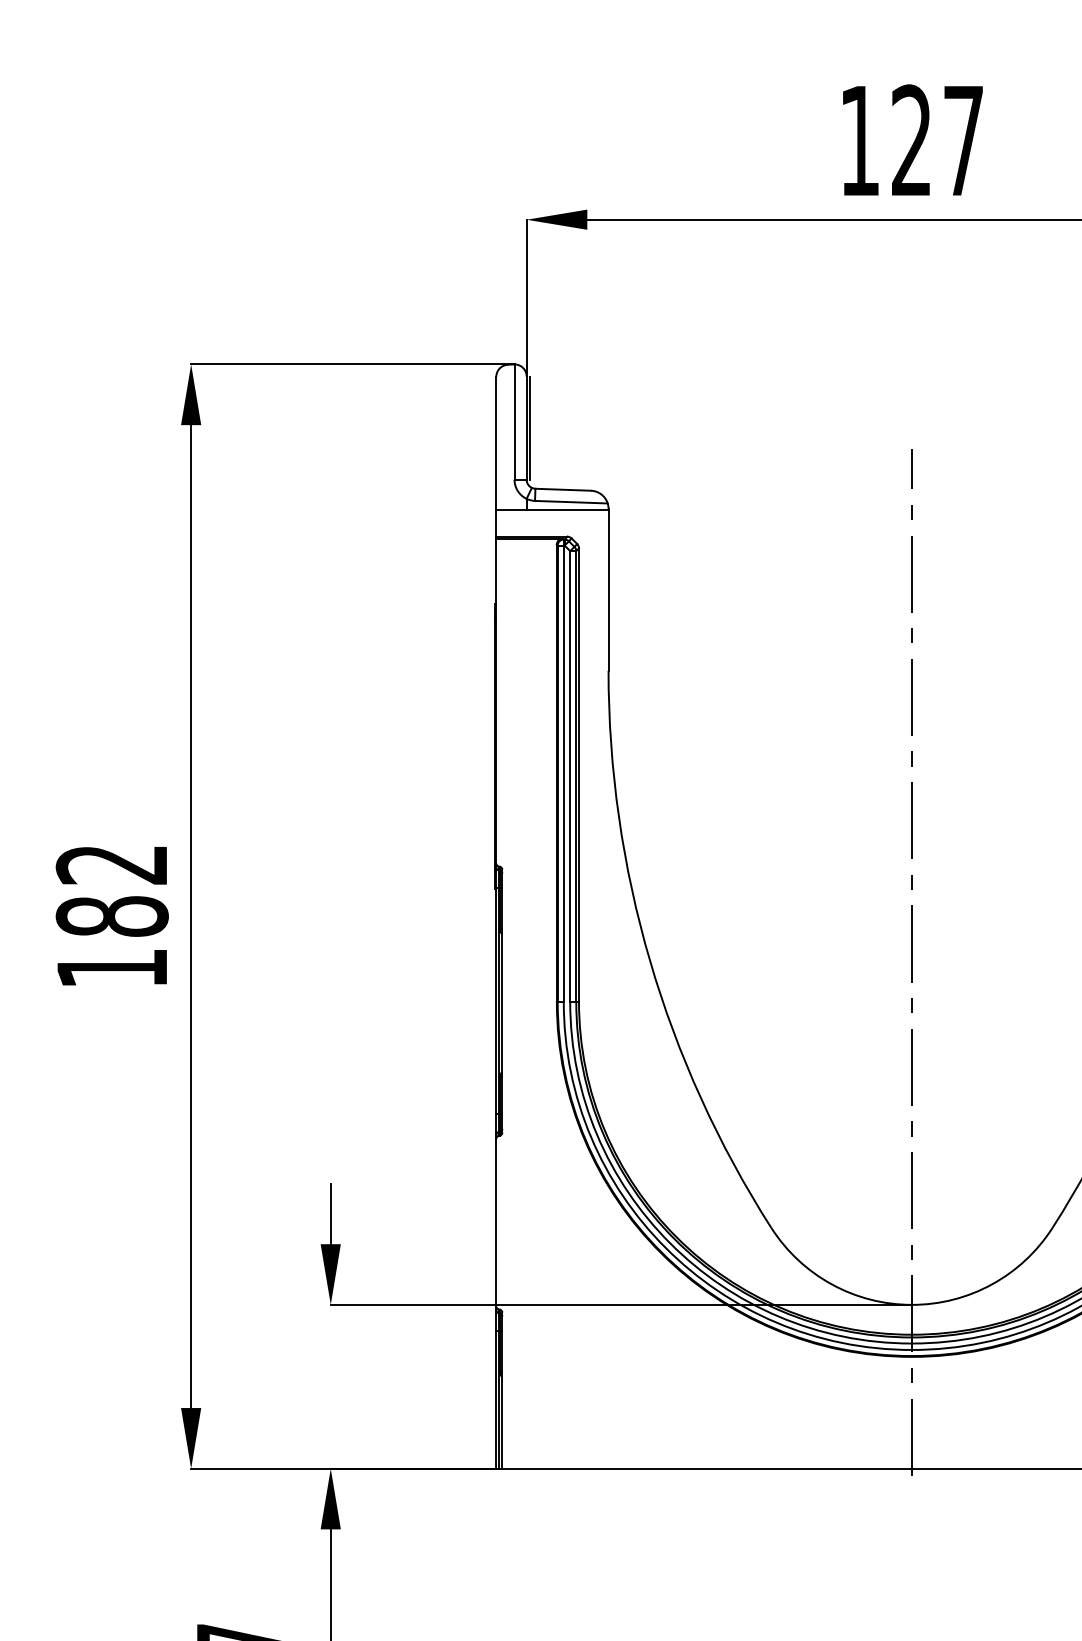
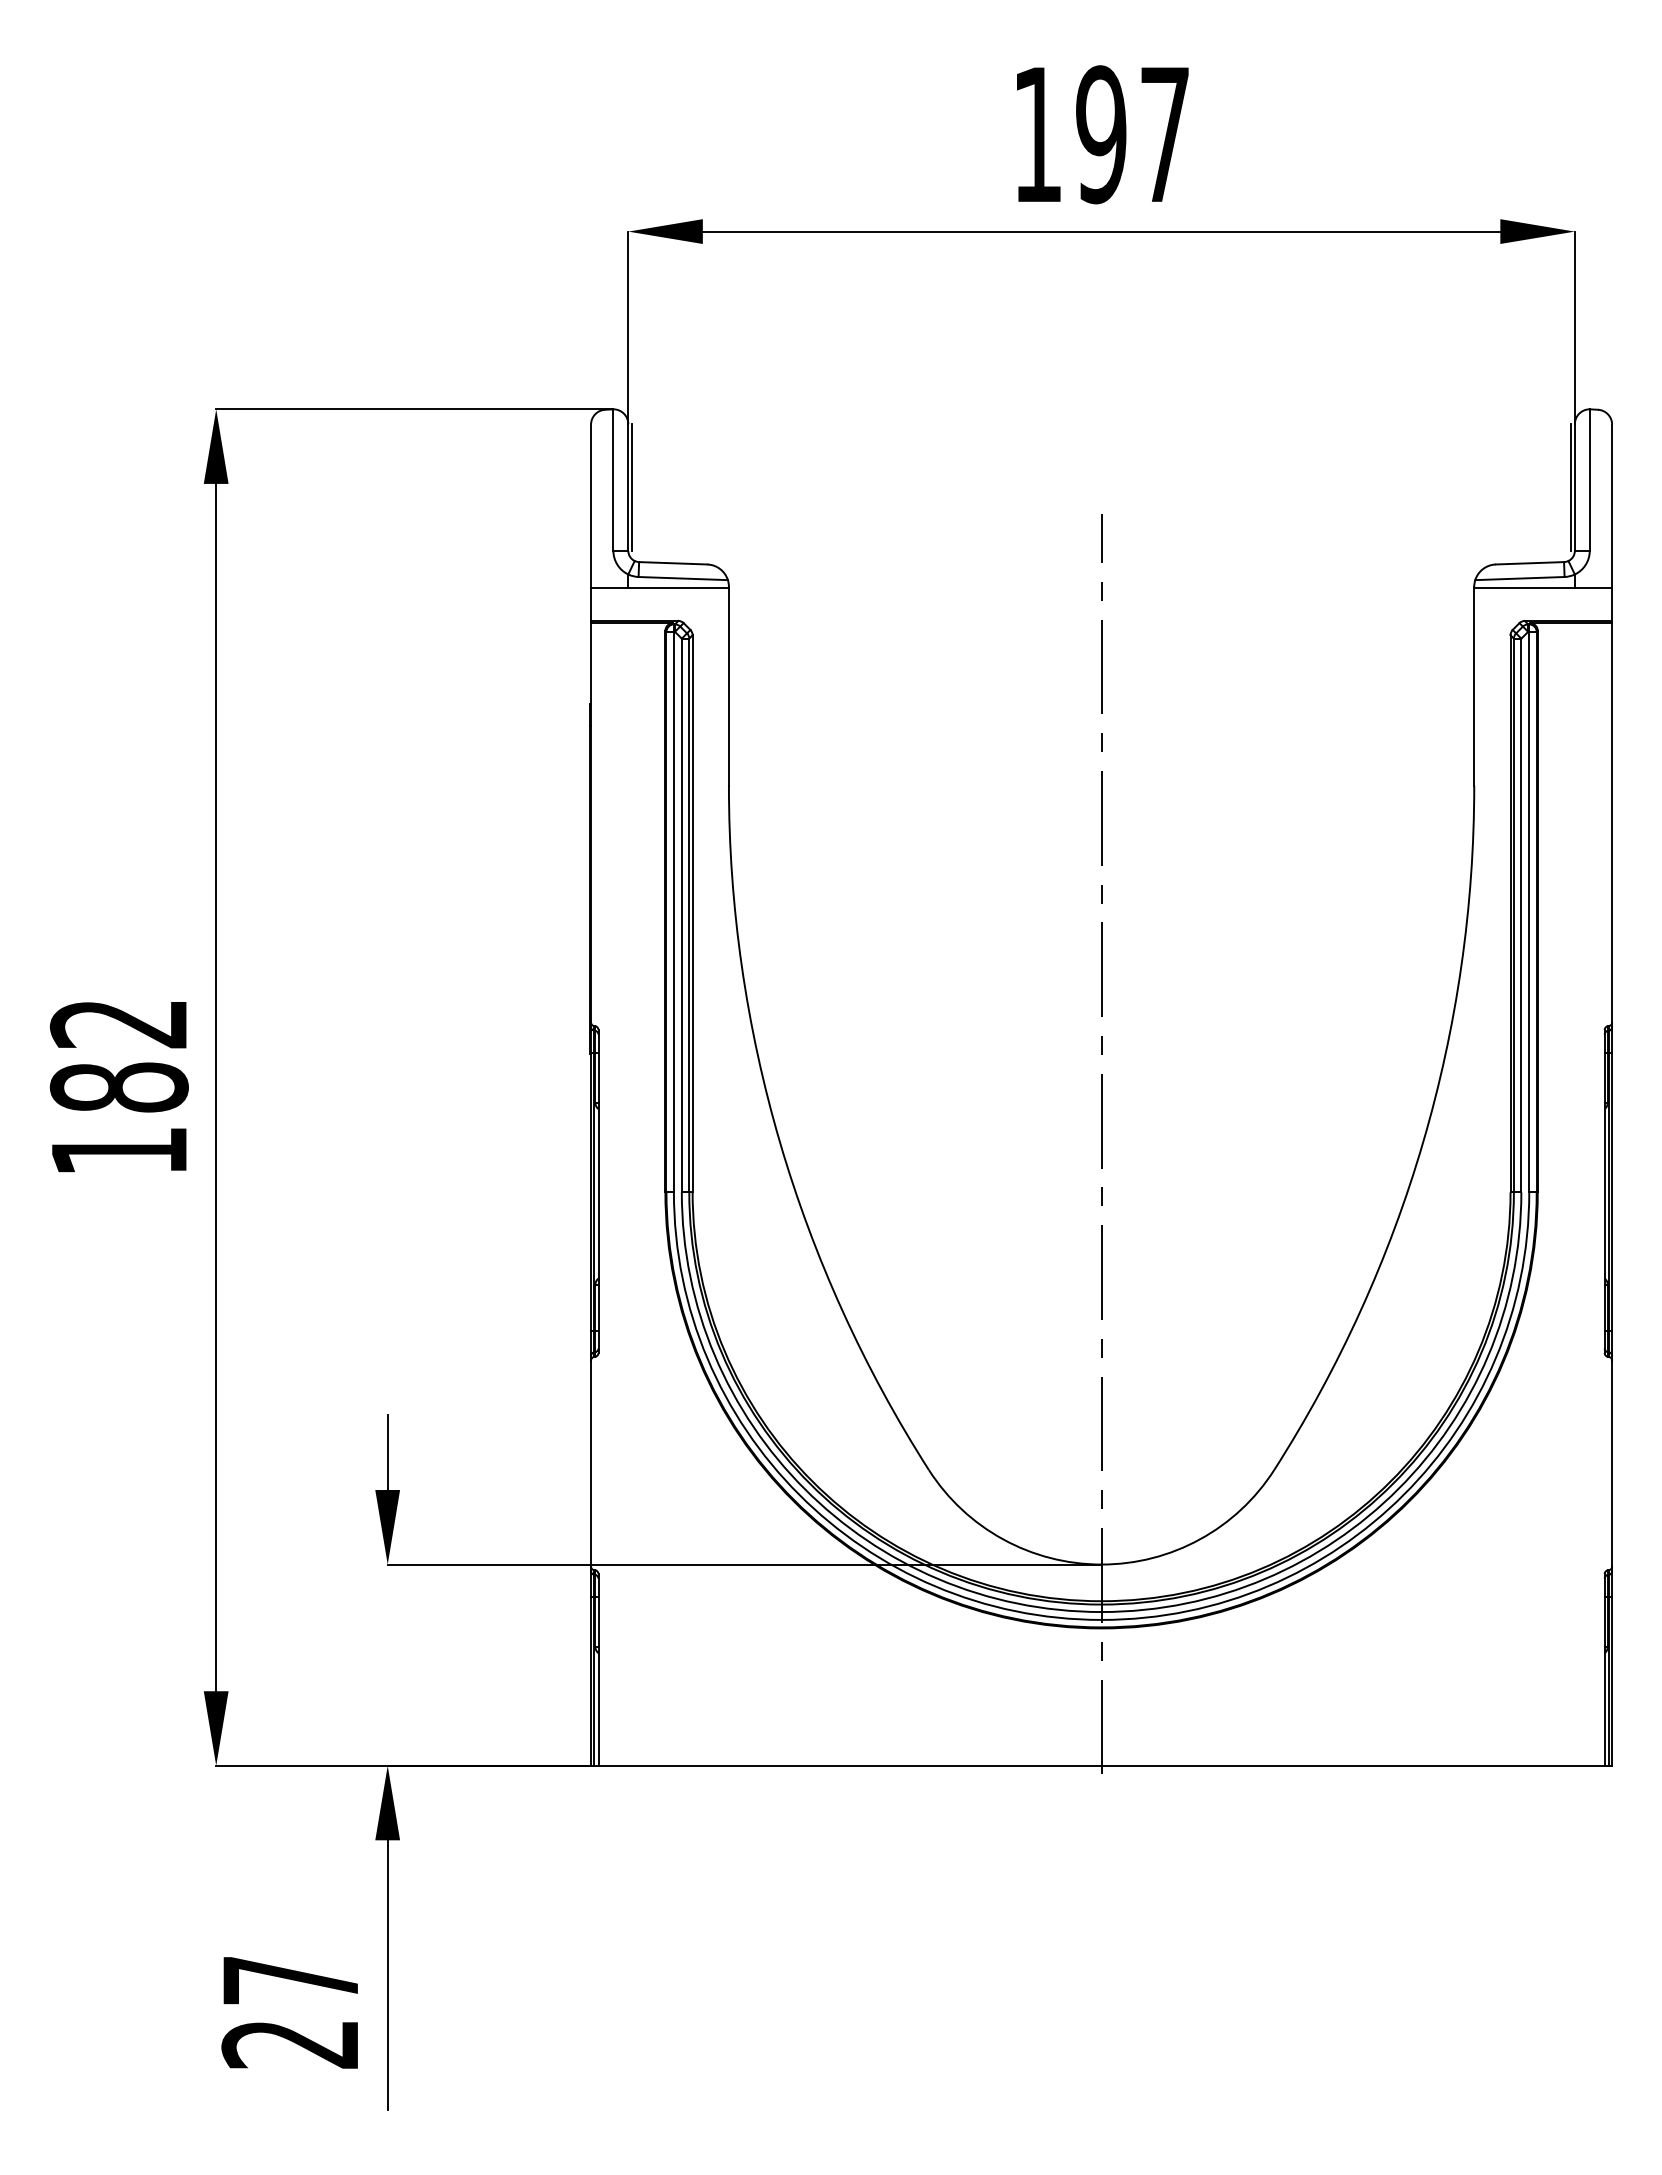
text: (911, 140) -> (1101, 134), 127 -> 197

